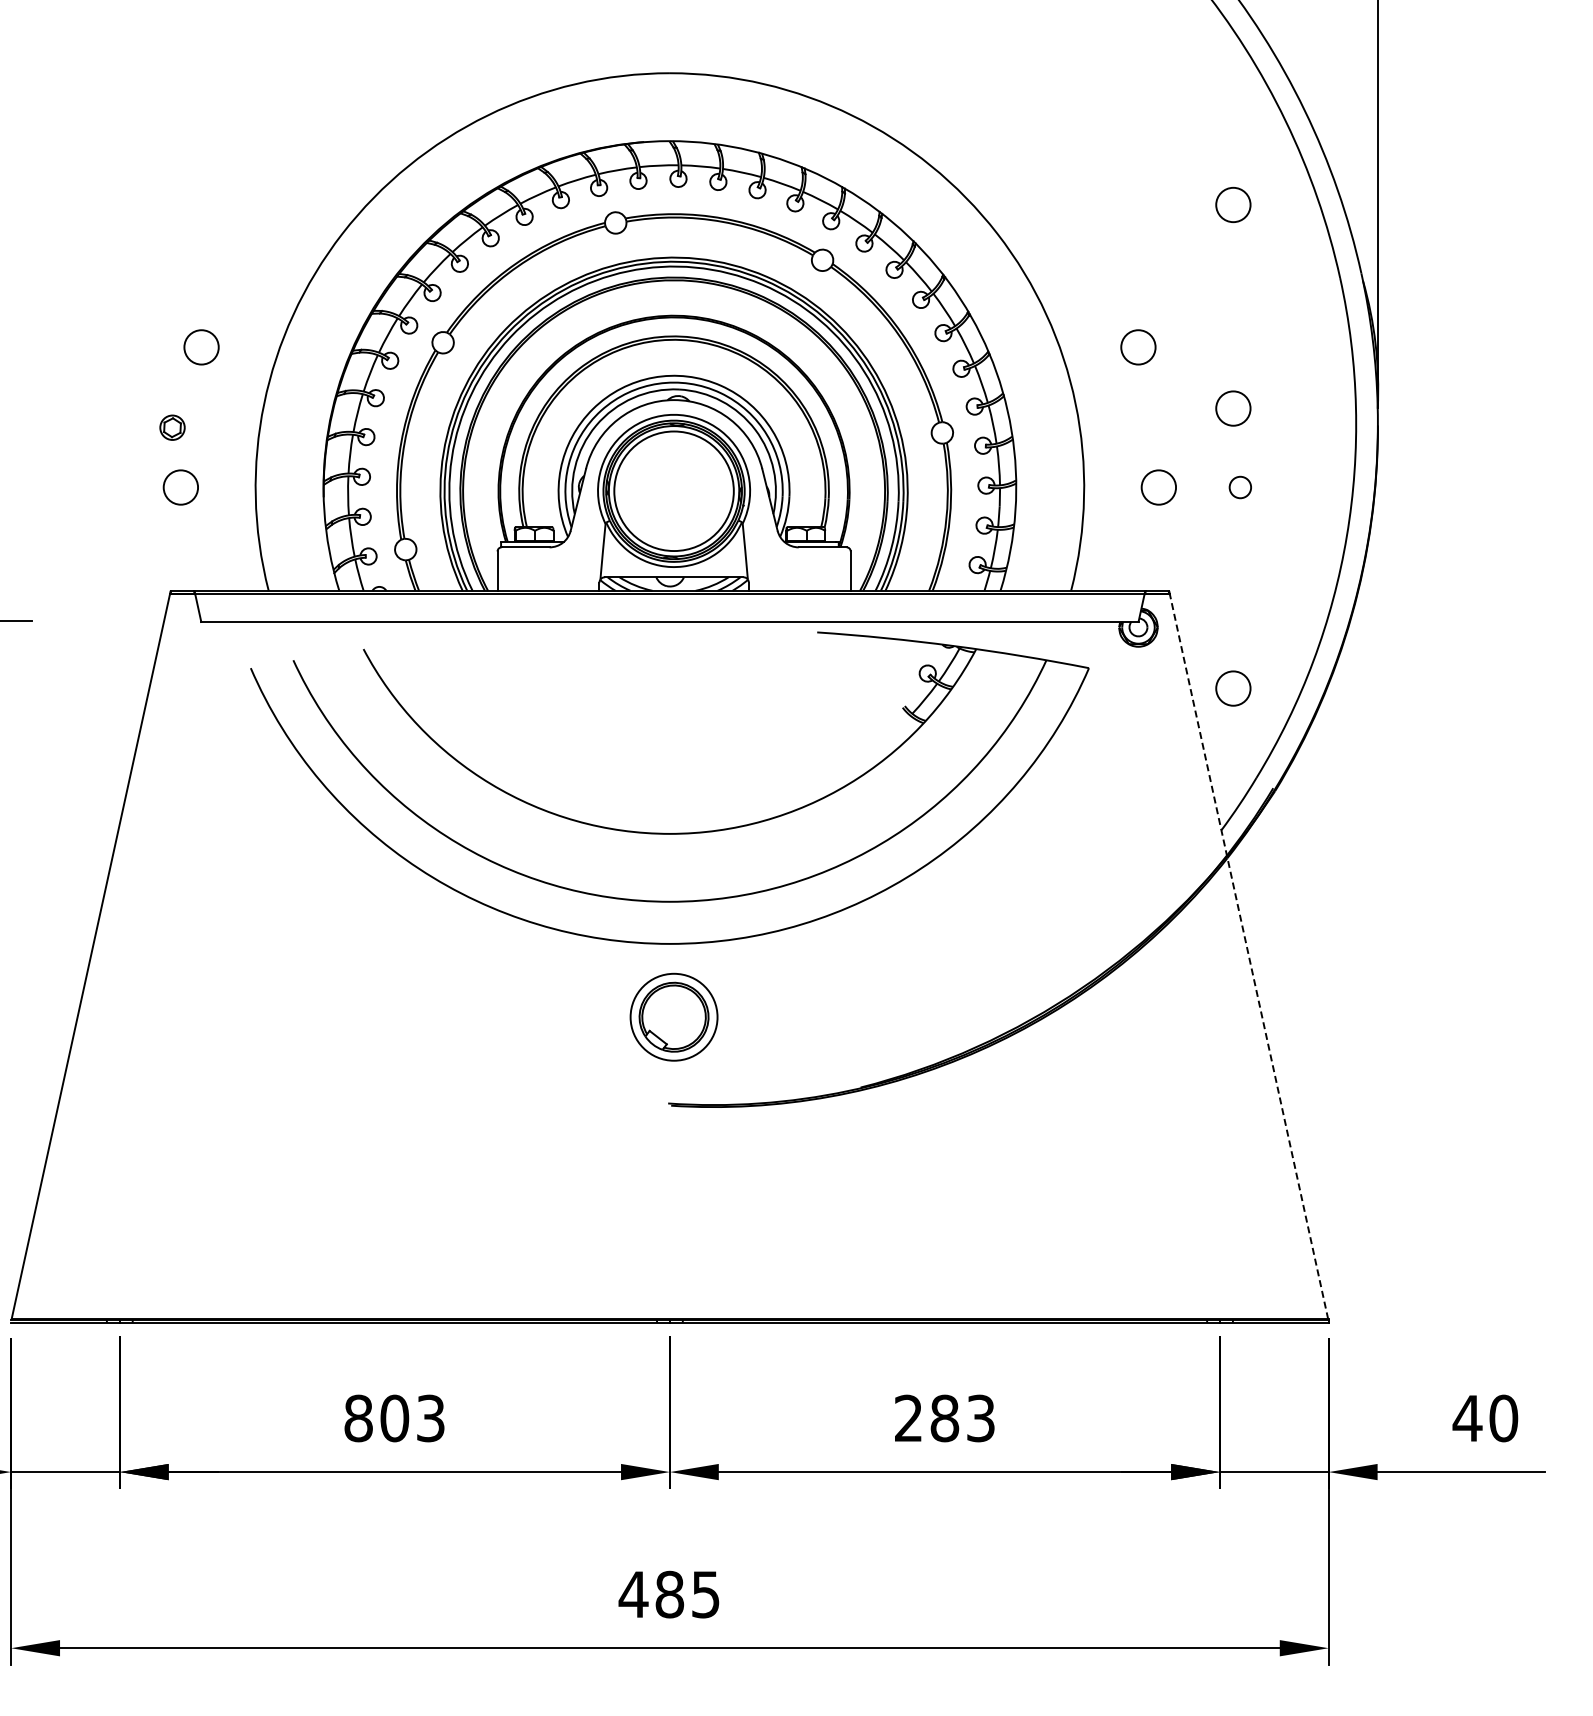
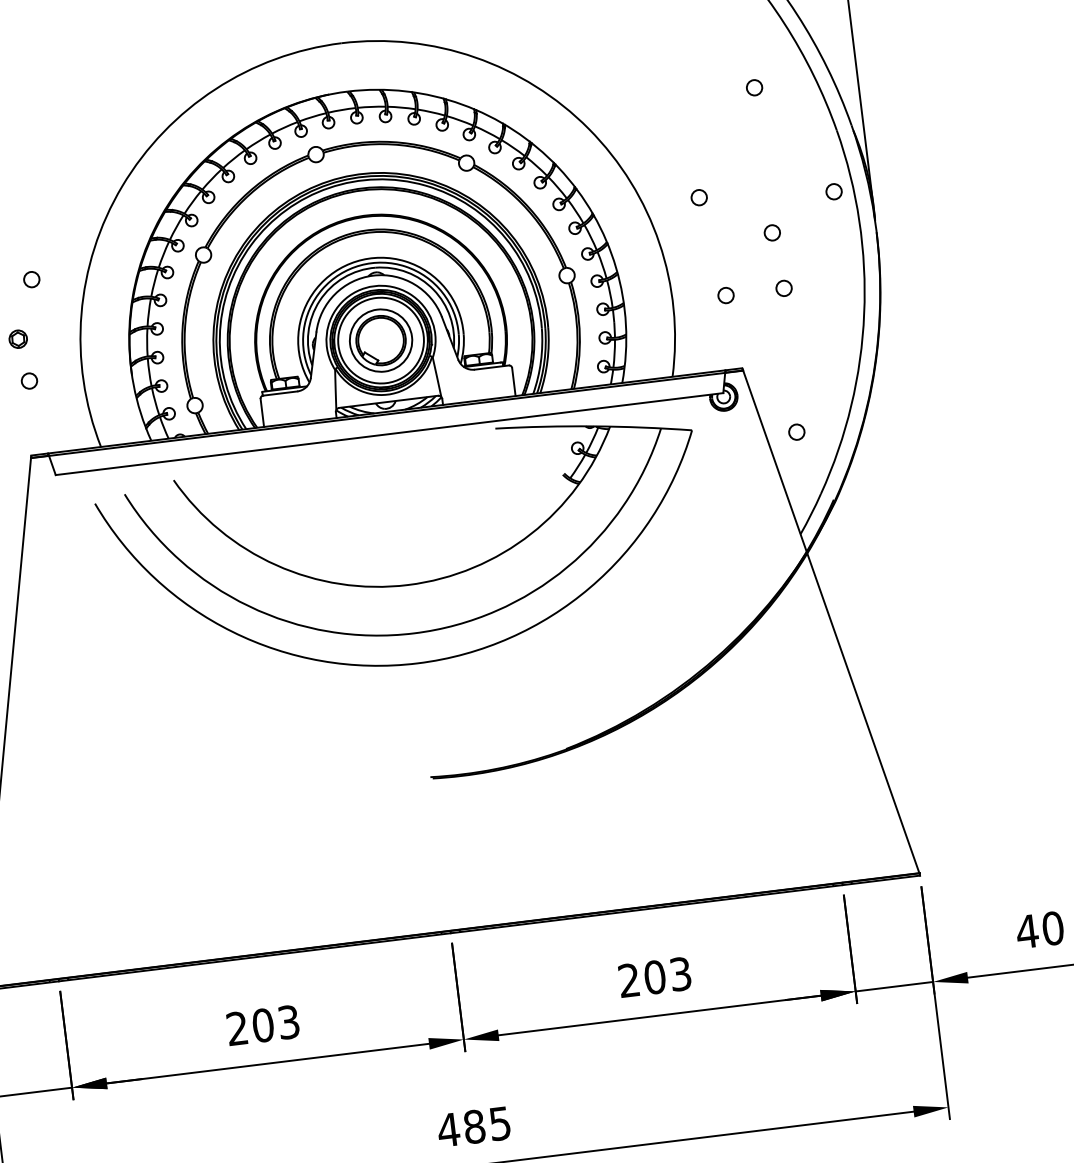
circle: (1233, 204) -> (754, 87), size x0.62
circle: (200, 347) -> (31, 279), size x0.62
circle: (1138, 347) -> (699, 197), size x0.62
circle: (1325, 361) -> (833, 191), added
circle: (1233, 408) -> (772, 232), size x0.62
circle: (180, 487) -> (29, 381), size x0.62
circle: (1158, 487) -> (725, 295), size x0.62
circle: (1233, 688) -> (796, 432), size x0.62
line: (1249, 956) -> (831, 621), dashed -> solid
part: (673, 1016) -> (380, 340), moved
text: (358, 1418) -> (237, 1028), 803 -> 203
text: (944, 1418) -> (654, 977), 283 -> 203

